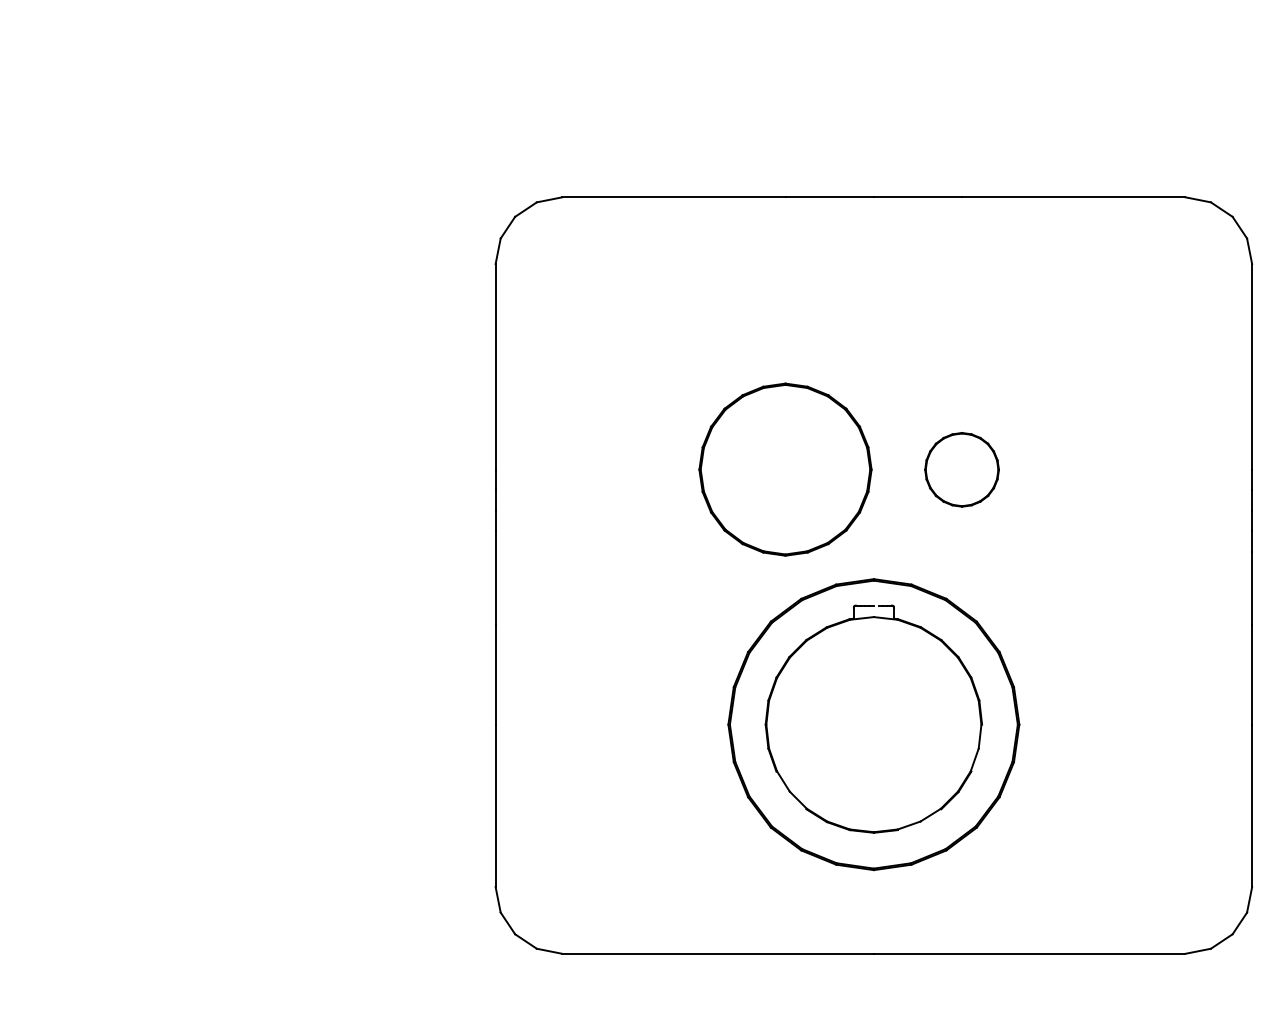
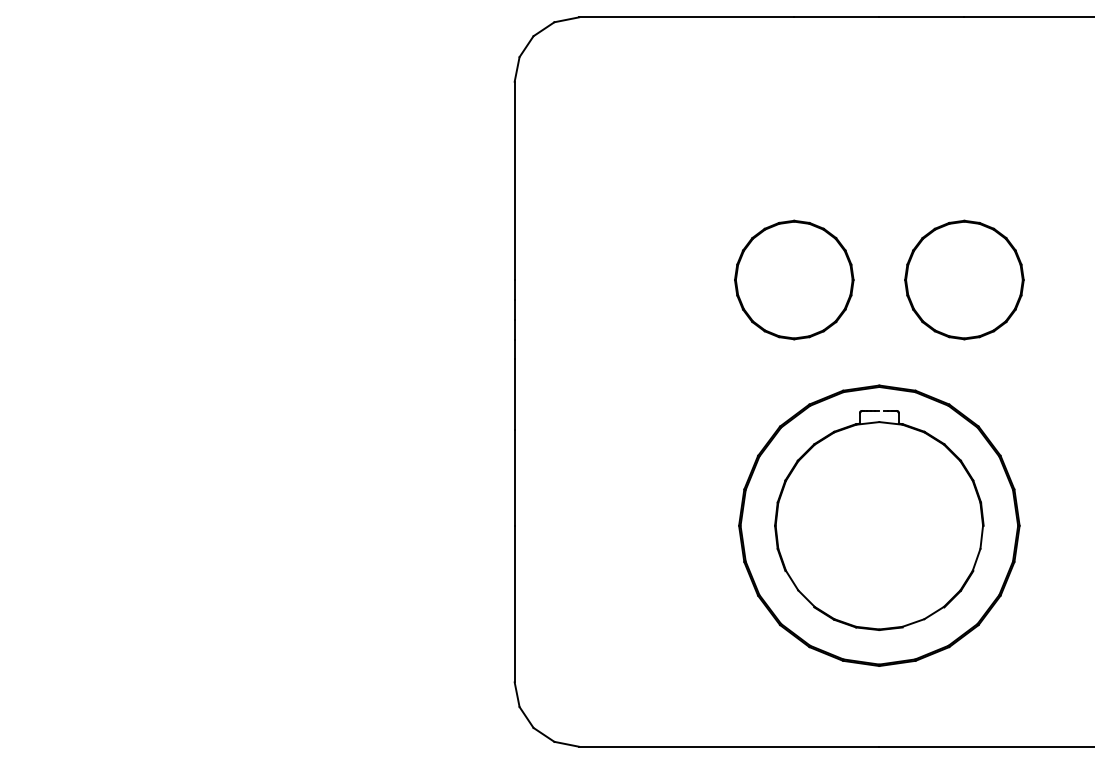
part: (785, 469) -> (794, 279), size x0.71
part: (961, 469) -> (963, 279), size x1.67

